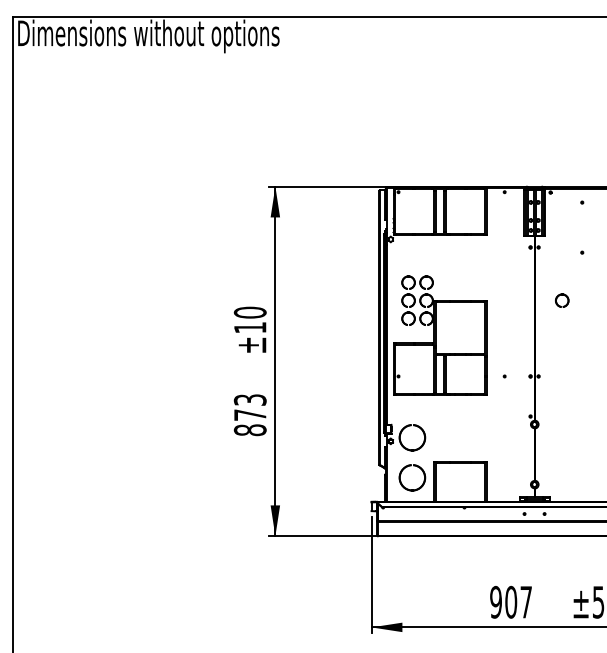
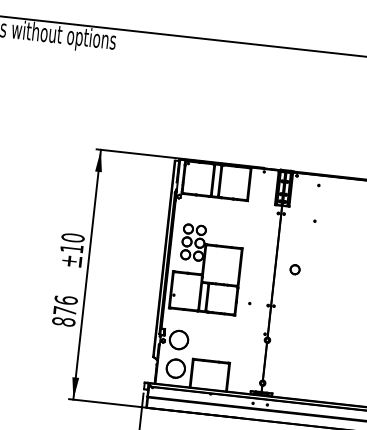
part: (562, 300) -> (295, 269), moved
text: (249, 399) -> (65, 299), 873 -> 876

